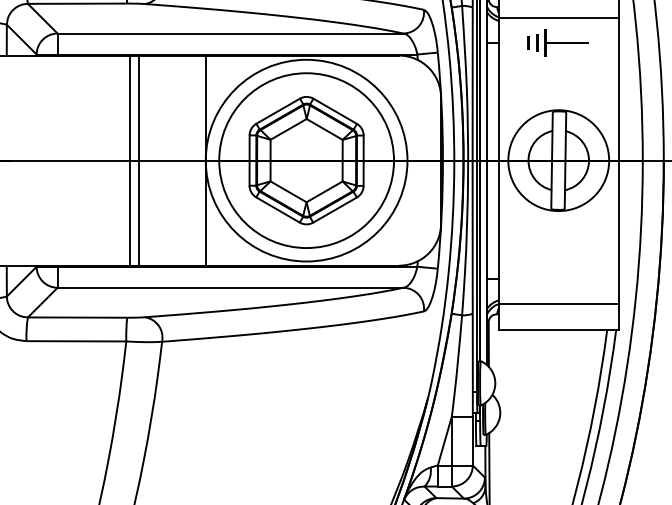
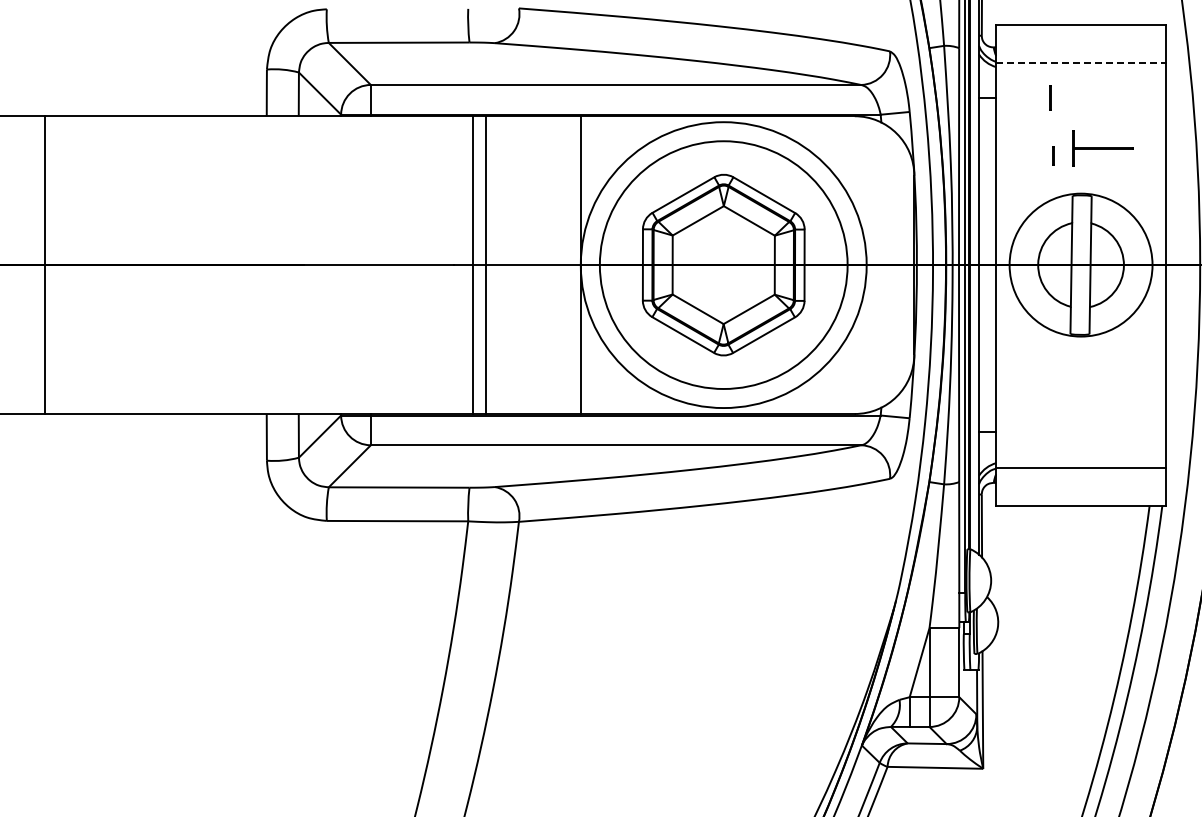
line: (559, 17) -> (1081, 62), solid -> dashed
line: (528, 42) -> (1053, 155), moved
part: (566, 43) -> (1102, 148), moved

